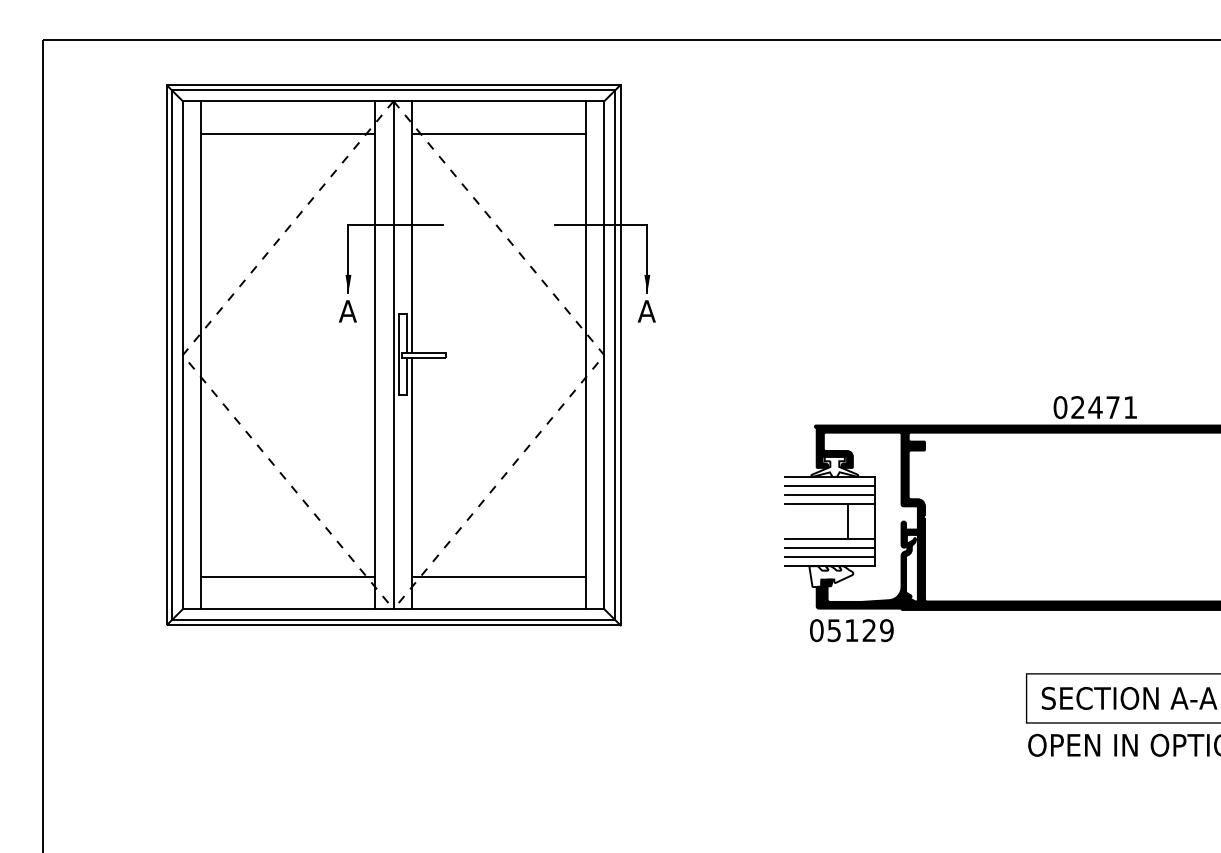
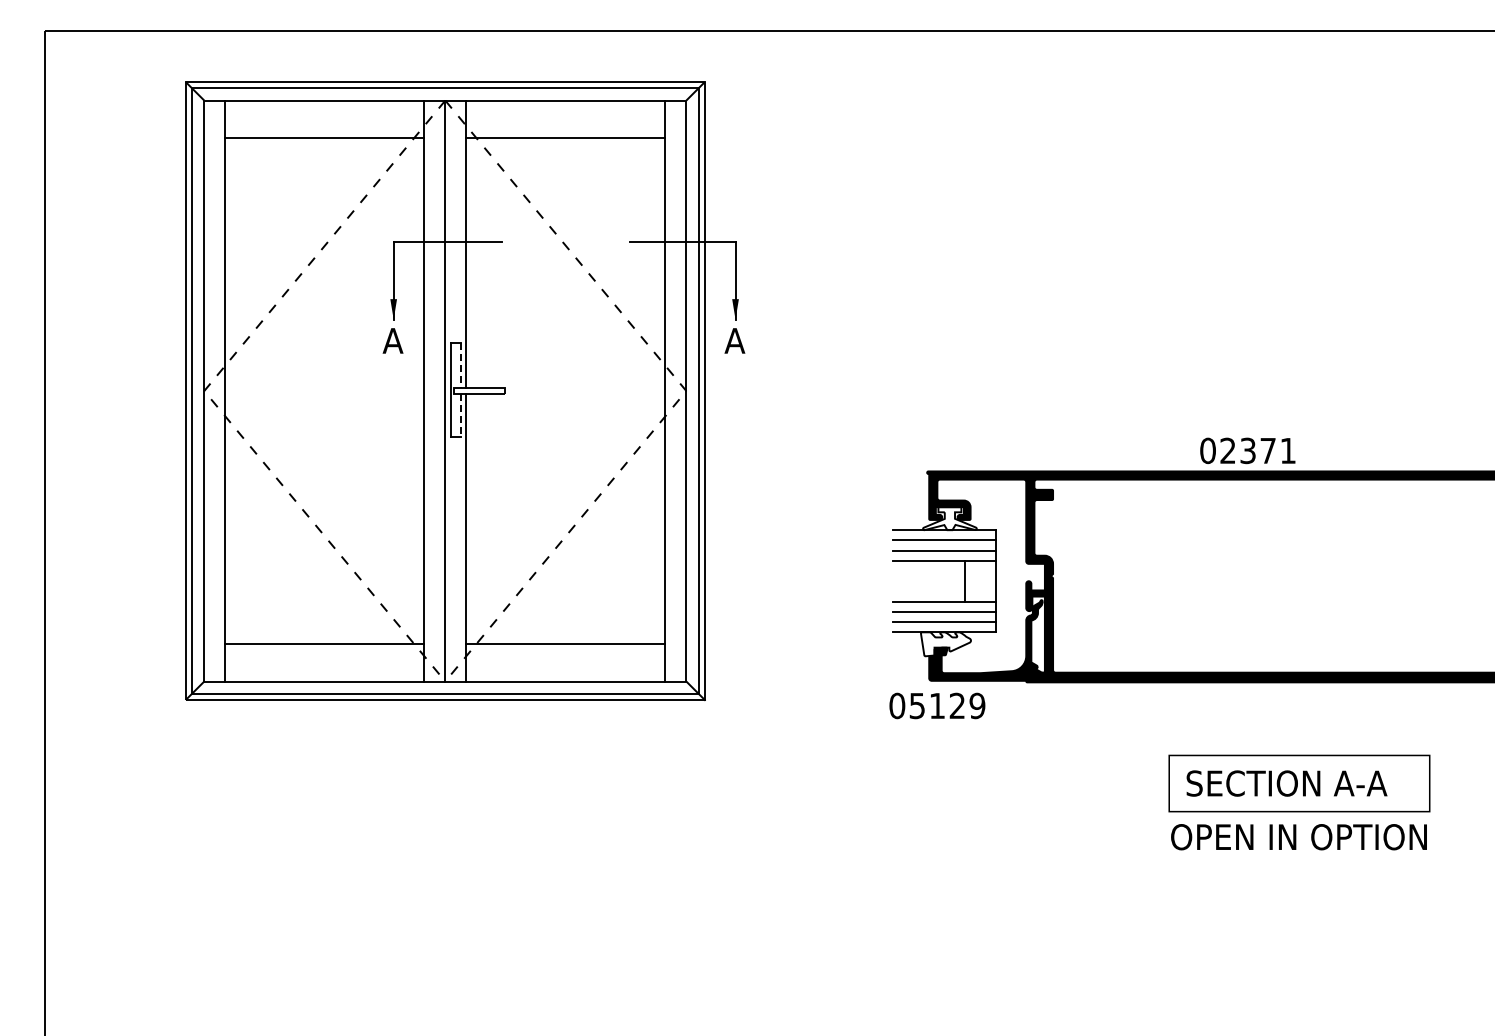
line: (406, 333) -> (460, 366), solid -> dashed
line: (406, 376) -> (460, 415), solid -> dashed
text: (1095, 407) -> (1247, 450), 02471 -> 02371
text: (851, 630) -> (937, 705), moved

